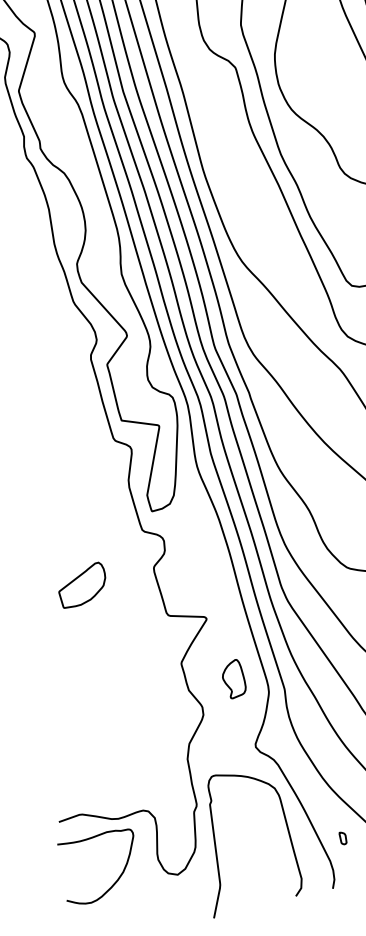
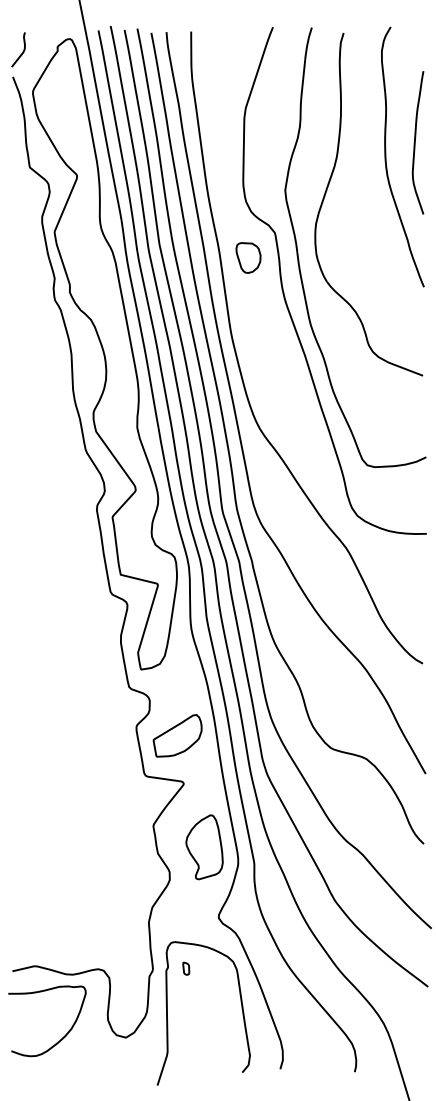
part: (212, 94) -> (248, 257), added
part: (82, 584) -> (177, 735), moved
part: (233, 679) -> (204, 847), size x1.67
part: (343, 838) -> (186, 968), moved

